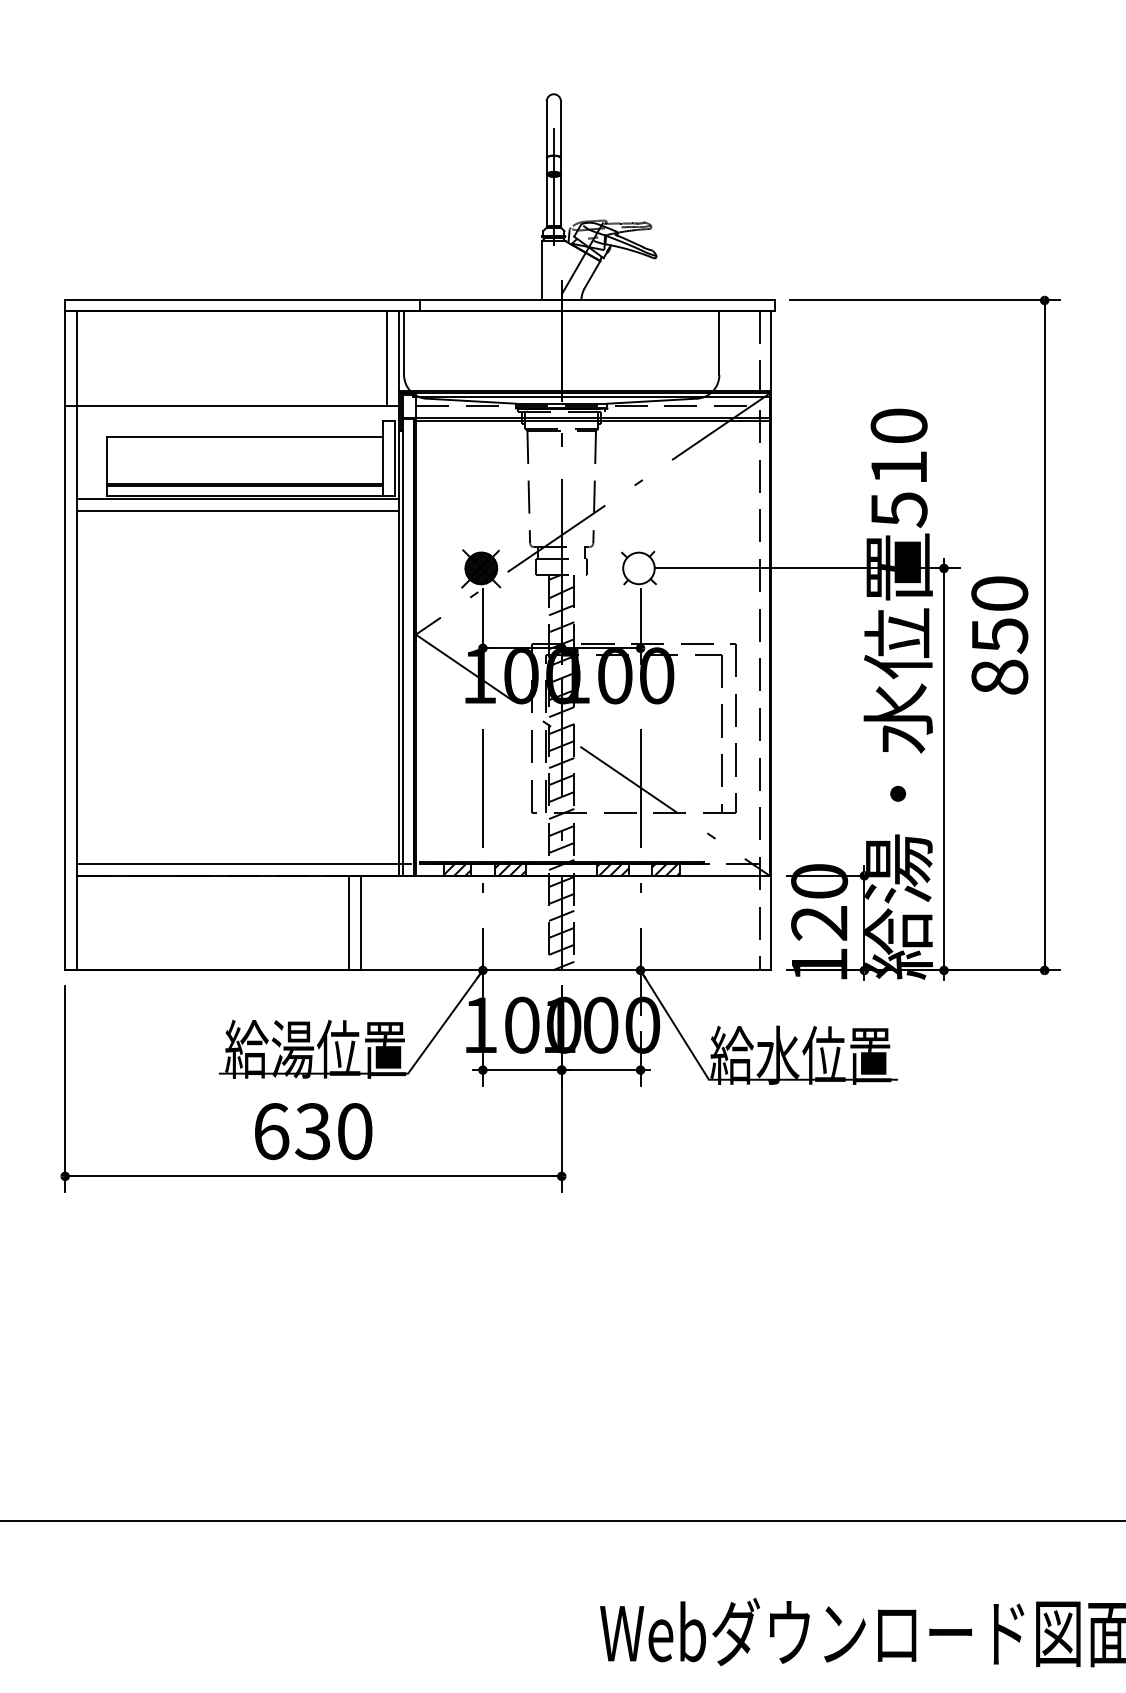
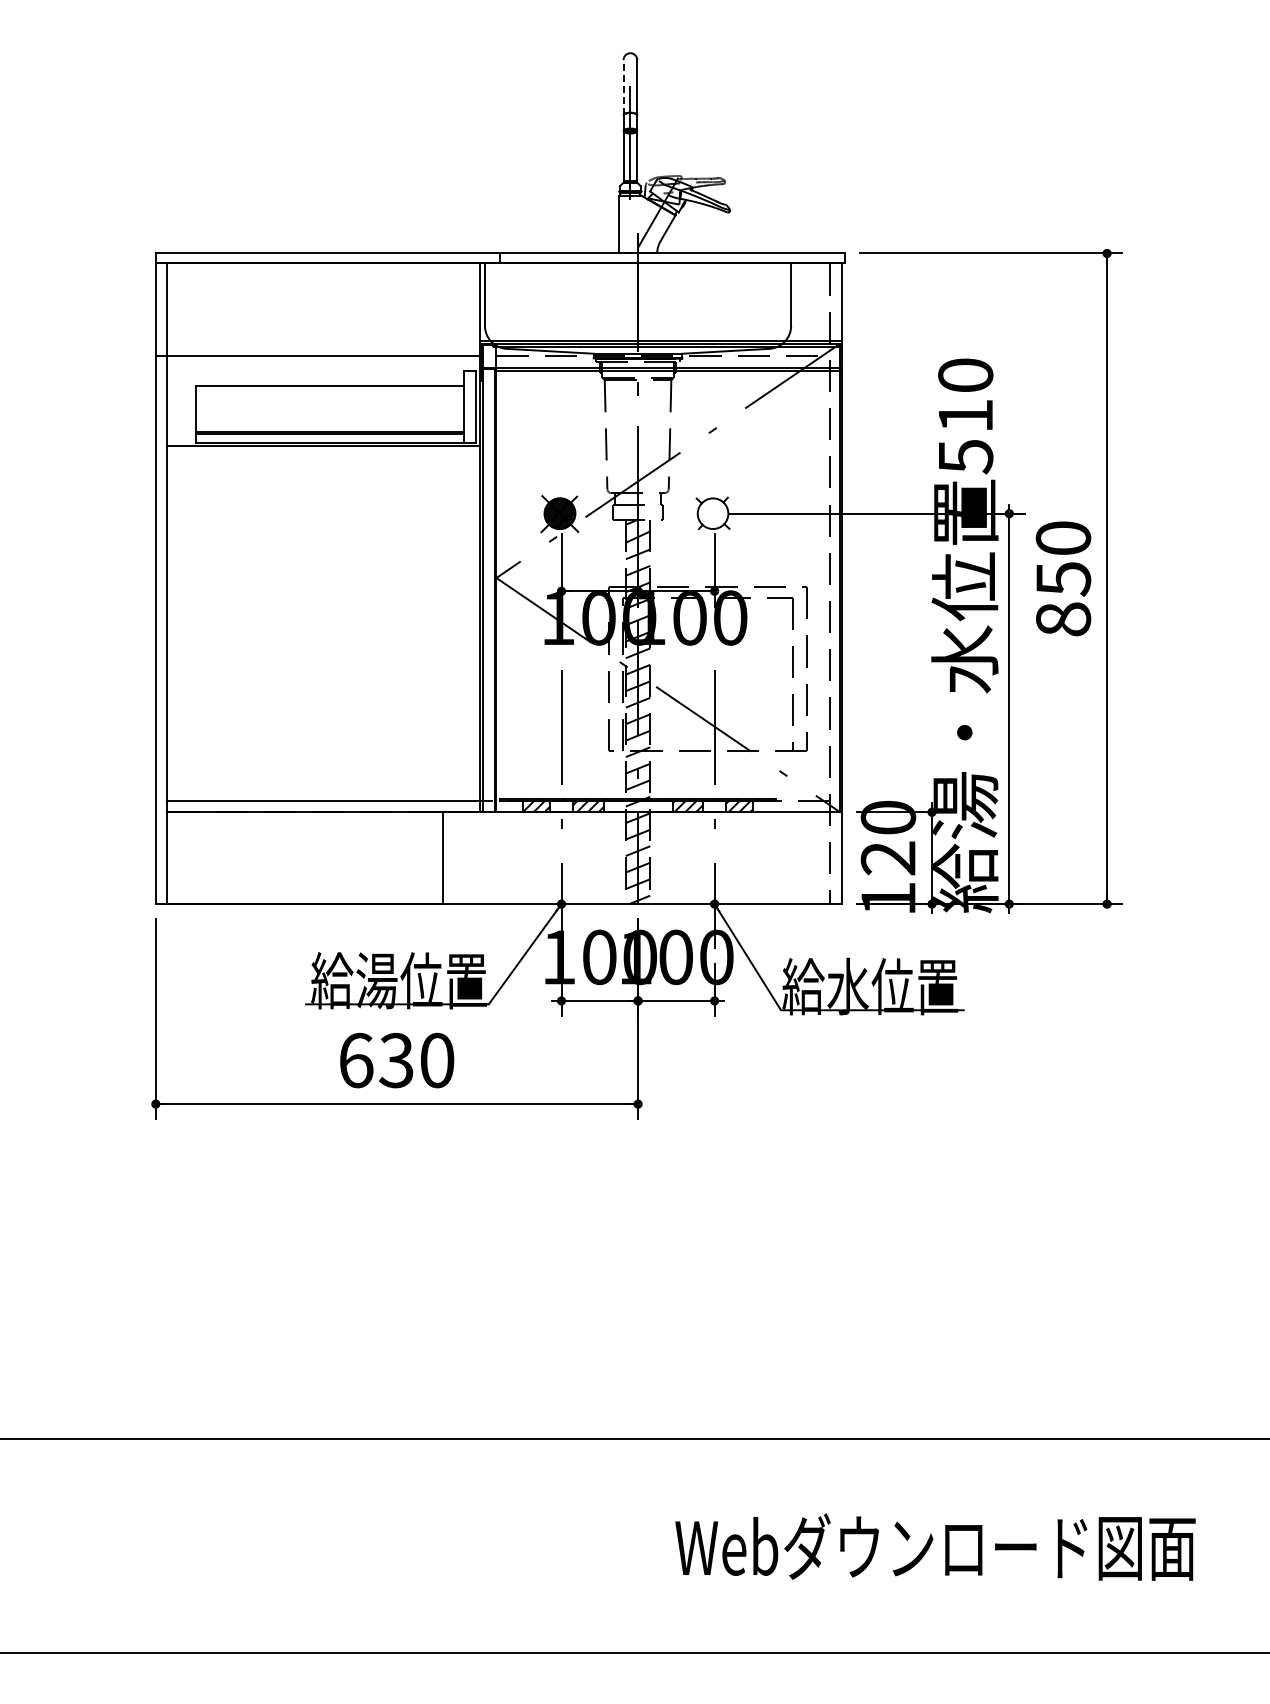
line: (546, 129) -> (623, 87), solid -> dashed
line: (387, 358) -> (468, 309), removed
line: (237, 510) -> (323, 457), removed
line: (349, 923) -> (431, 858), removed

